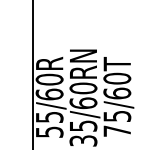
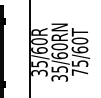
text: (48, 131) -> (38, 72), 55/60R -> 35/60R

